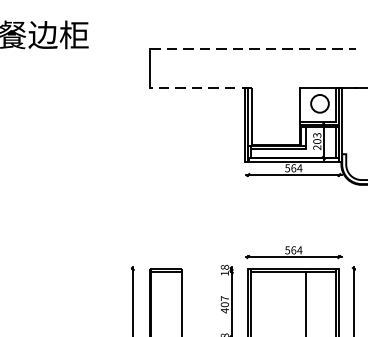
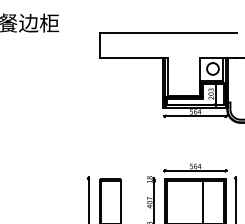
line: (253, 49) -> (168, 32), dashed -> solid
line: (200, 88) -> (133, 58), dashed -> solid

